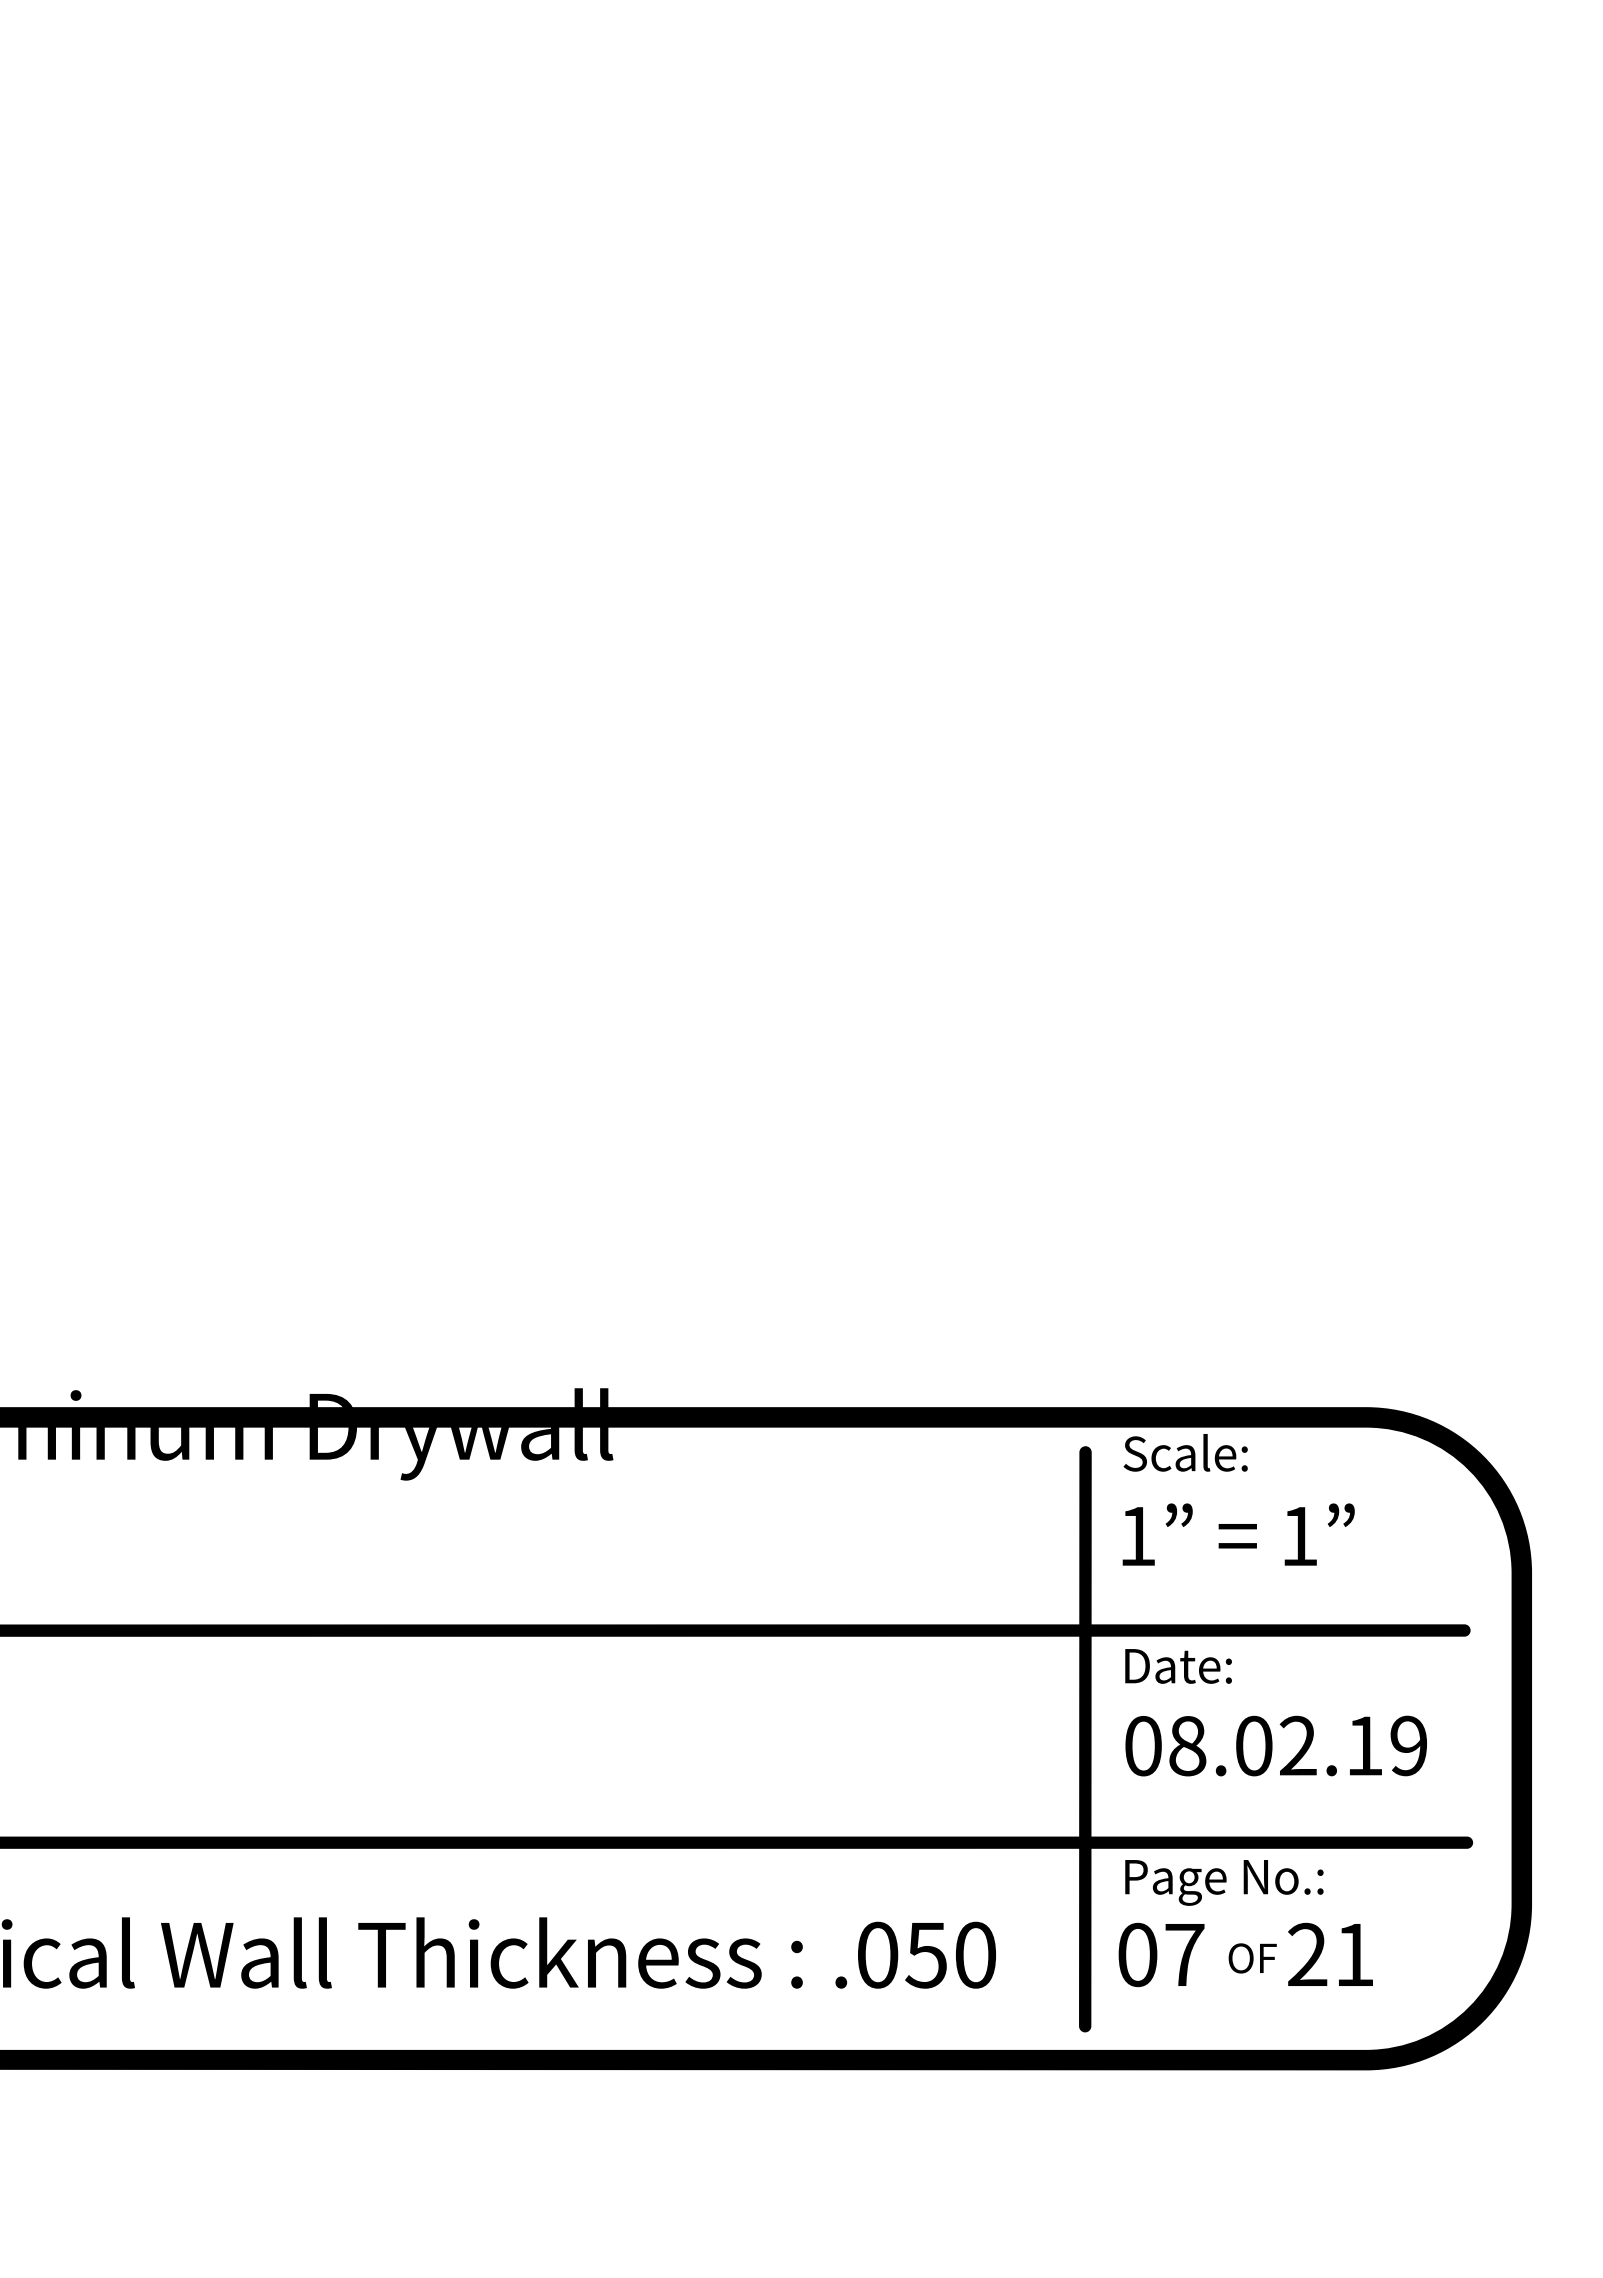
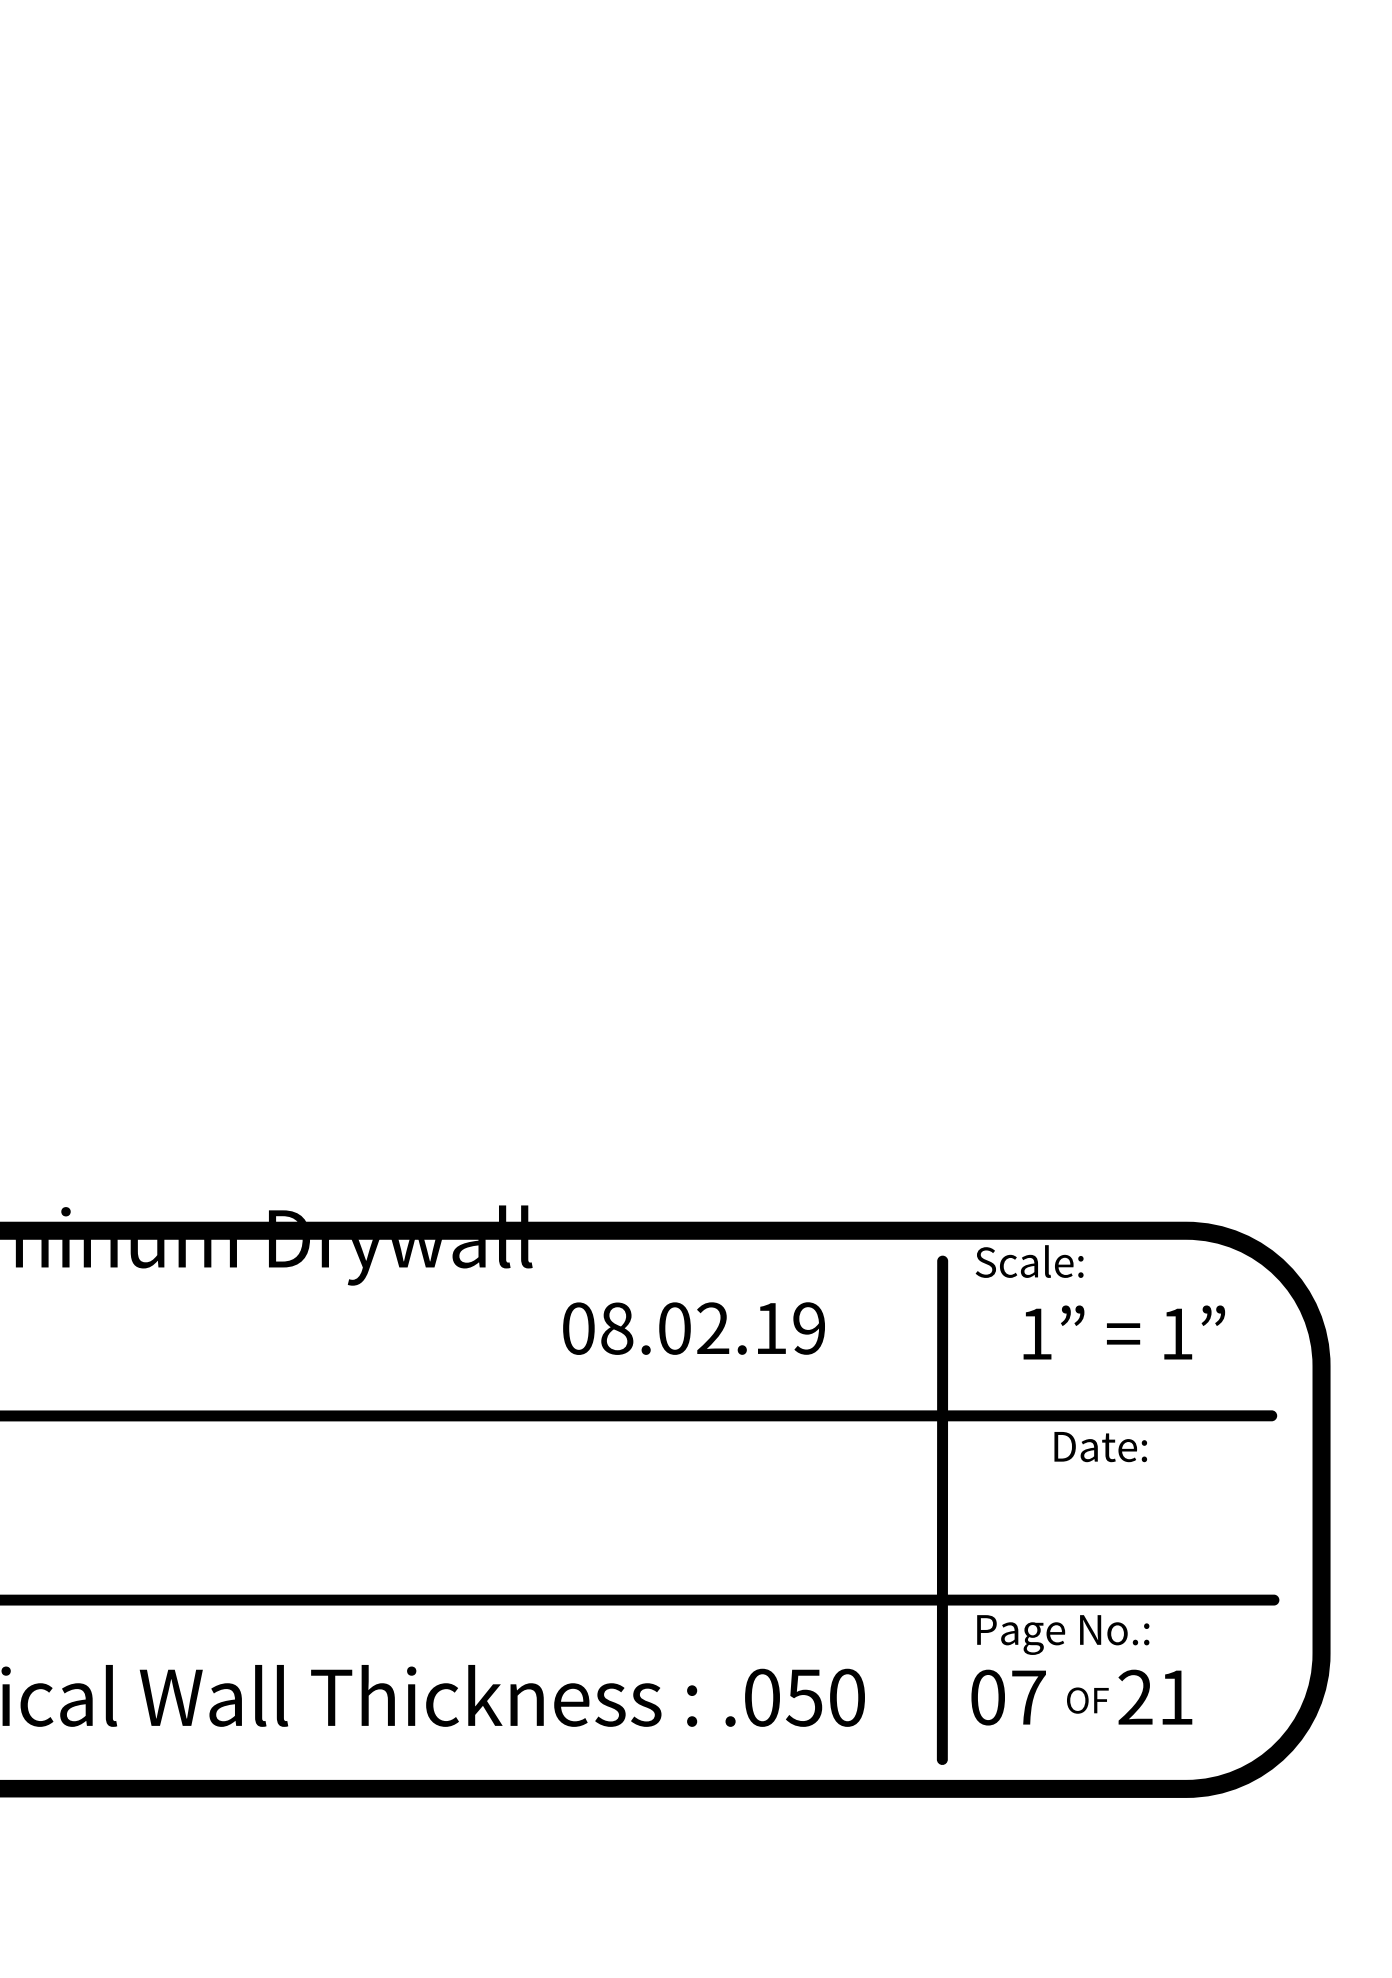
text: (1238, 1534) -> (1124, 1332), moved
text: (1178, 1666) -> (1100, 1447), moved
text: (1275, 1745) -> (693, 1328), moved

